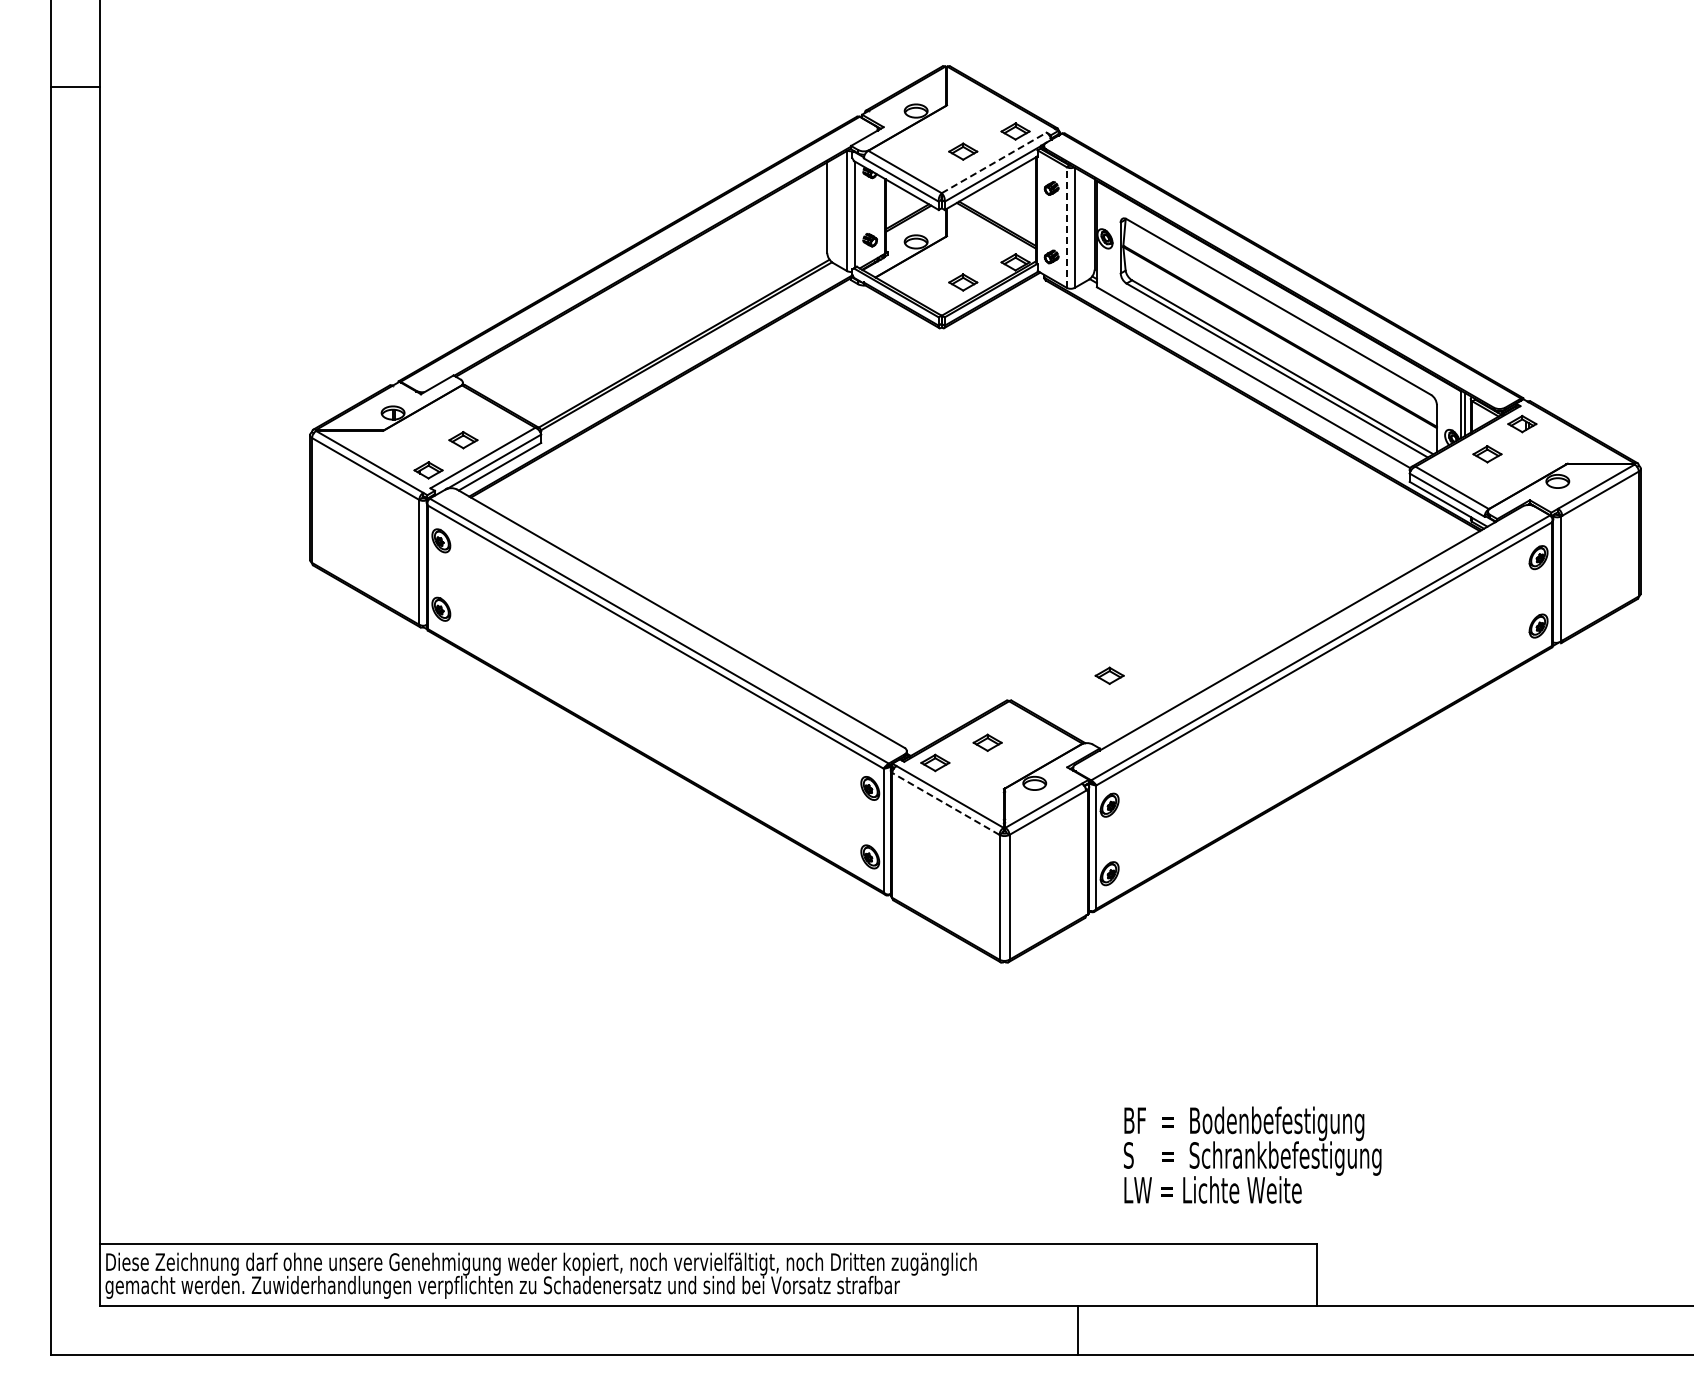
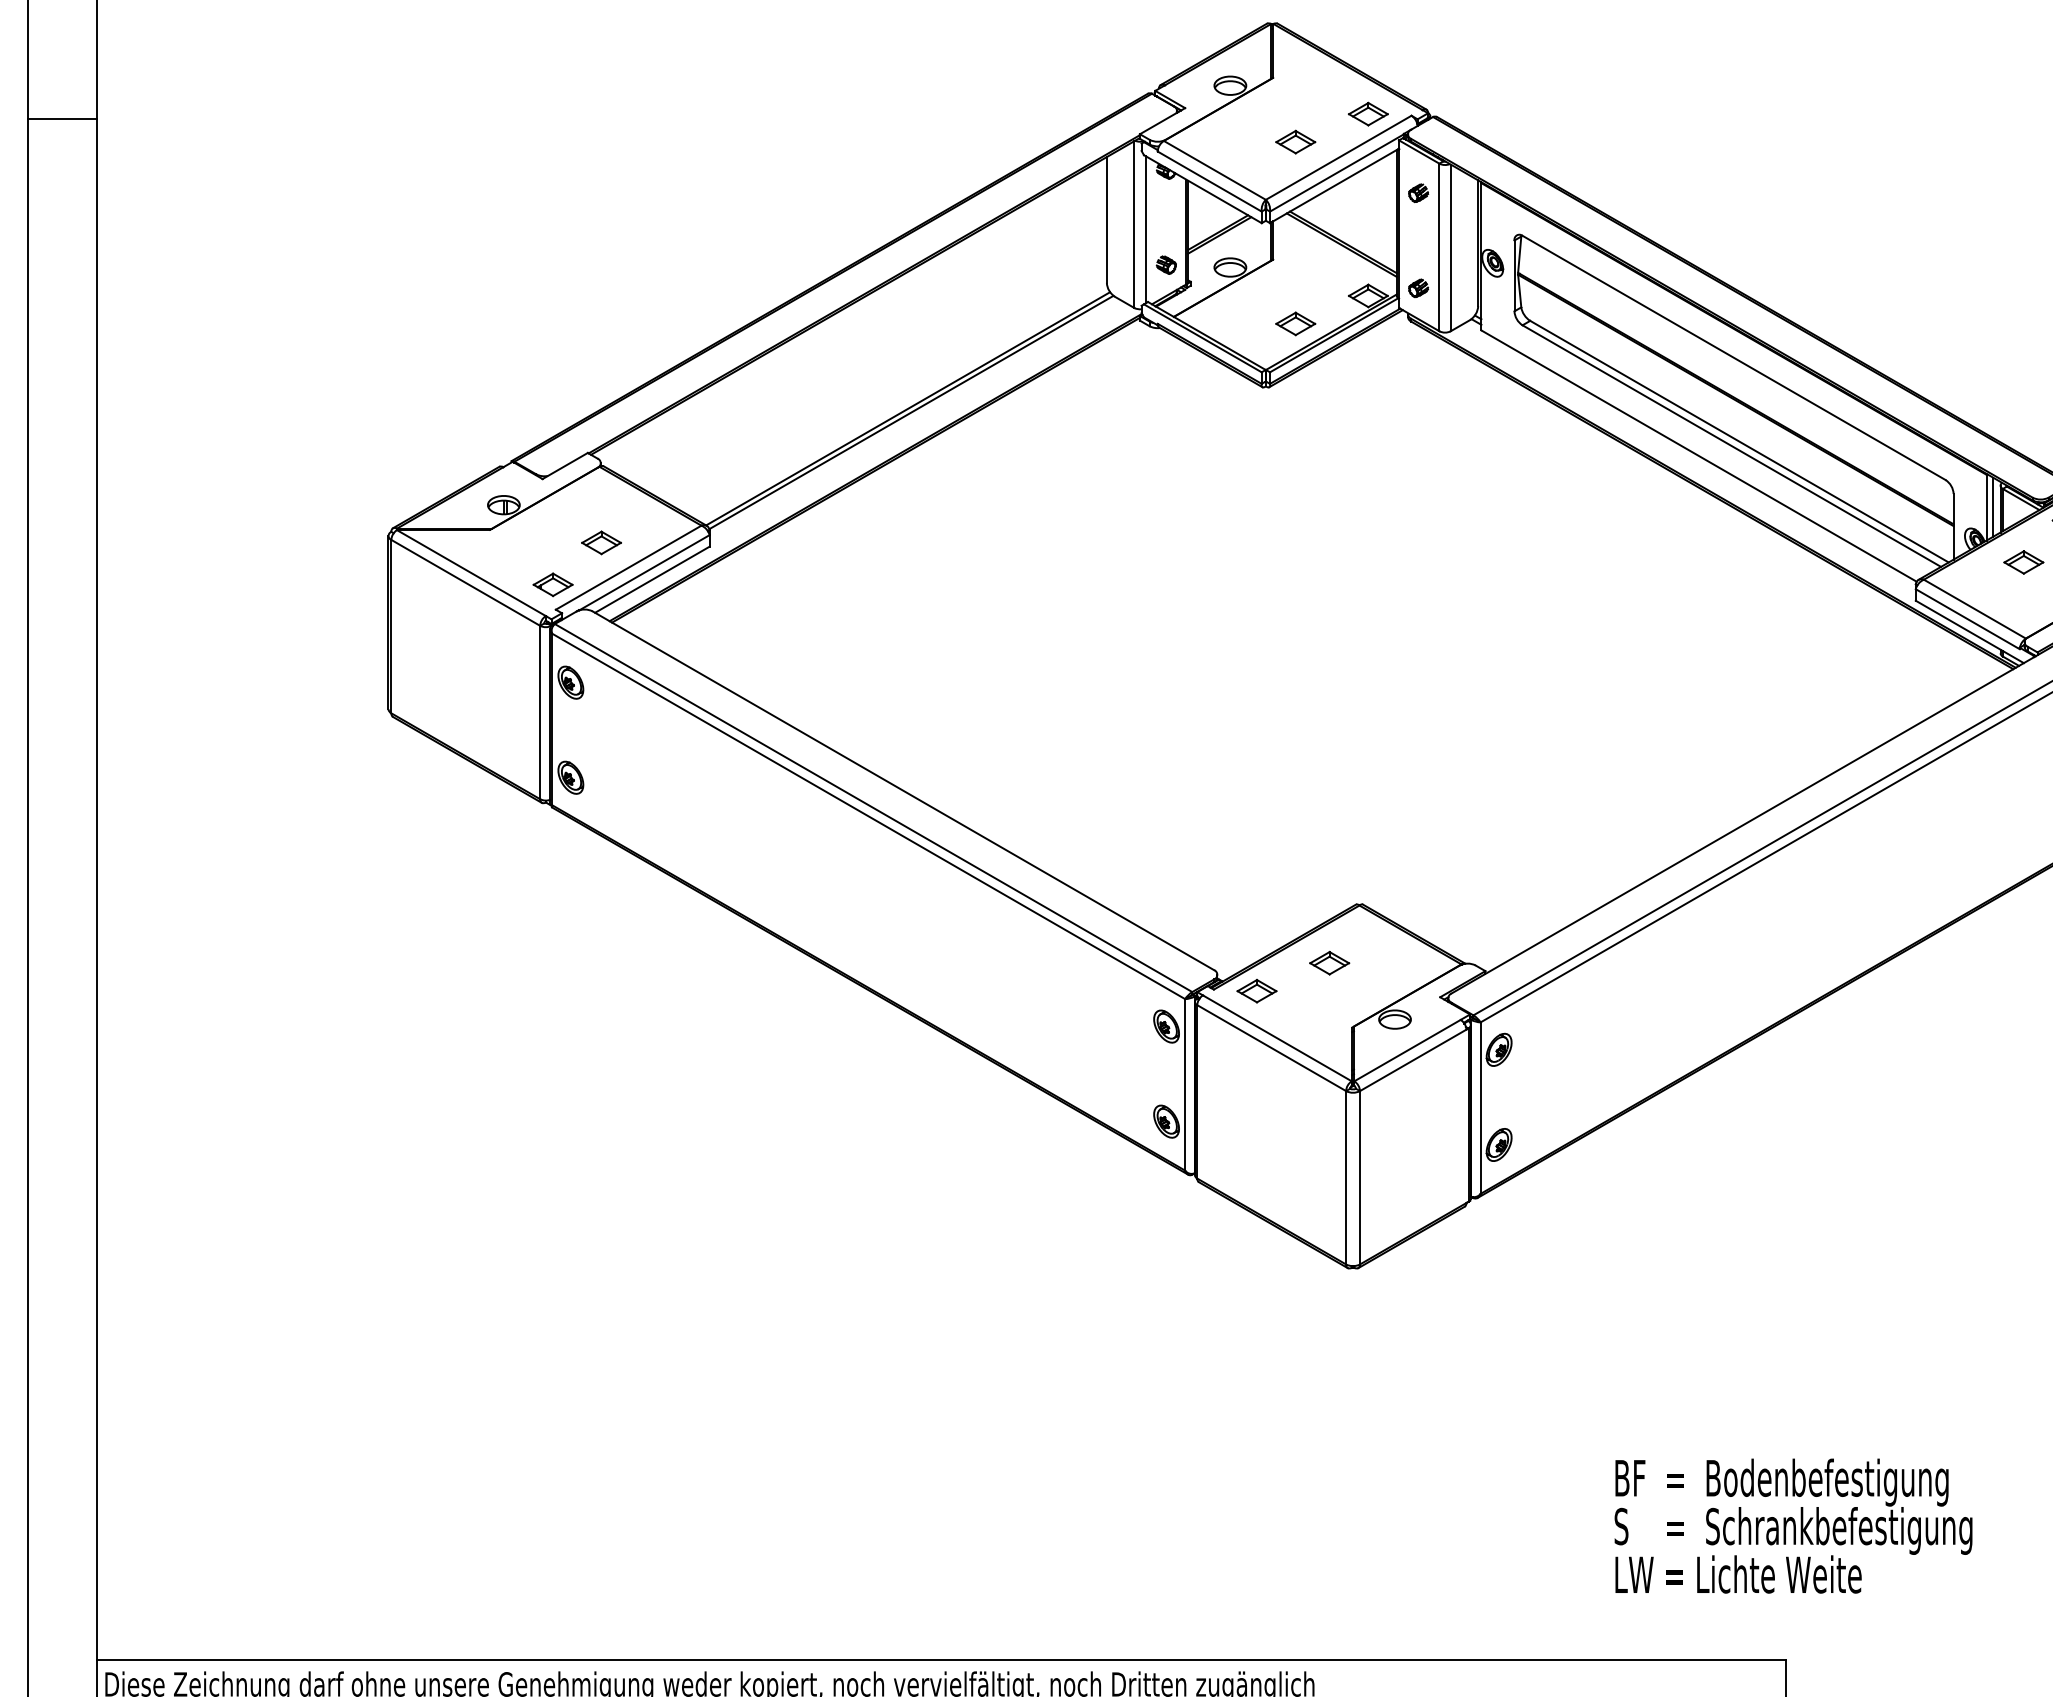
line: (75, 86) -> (62, 118), moved
line: (994, 162) -> (1339, 157), dashed -> solid
line: (1066, 227) -> (1439, 247), dashed -> solid
part: (1109, 675) -> (1498, 869), removed
line: (945, 803) -> (1271, 1047), dashed -> solid
text: (1252, 1154) -> (1793, 1525), moved

